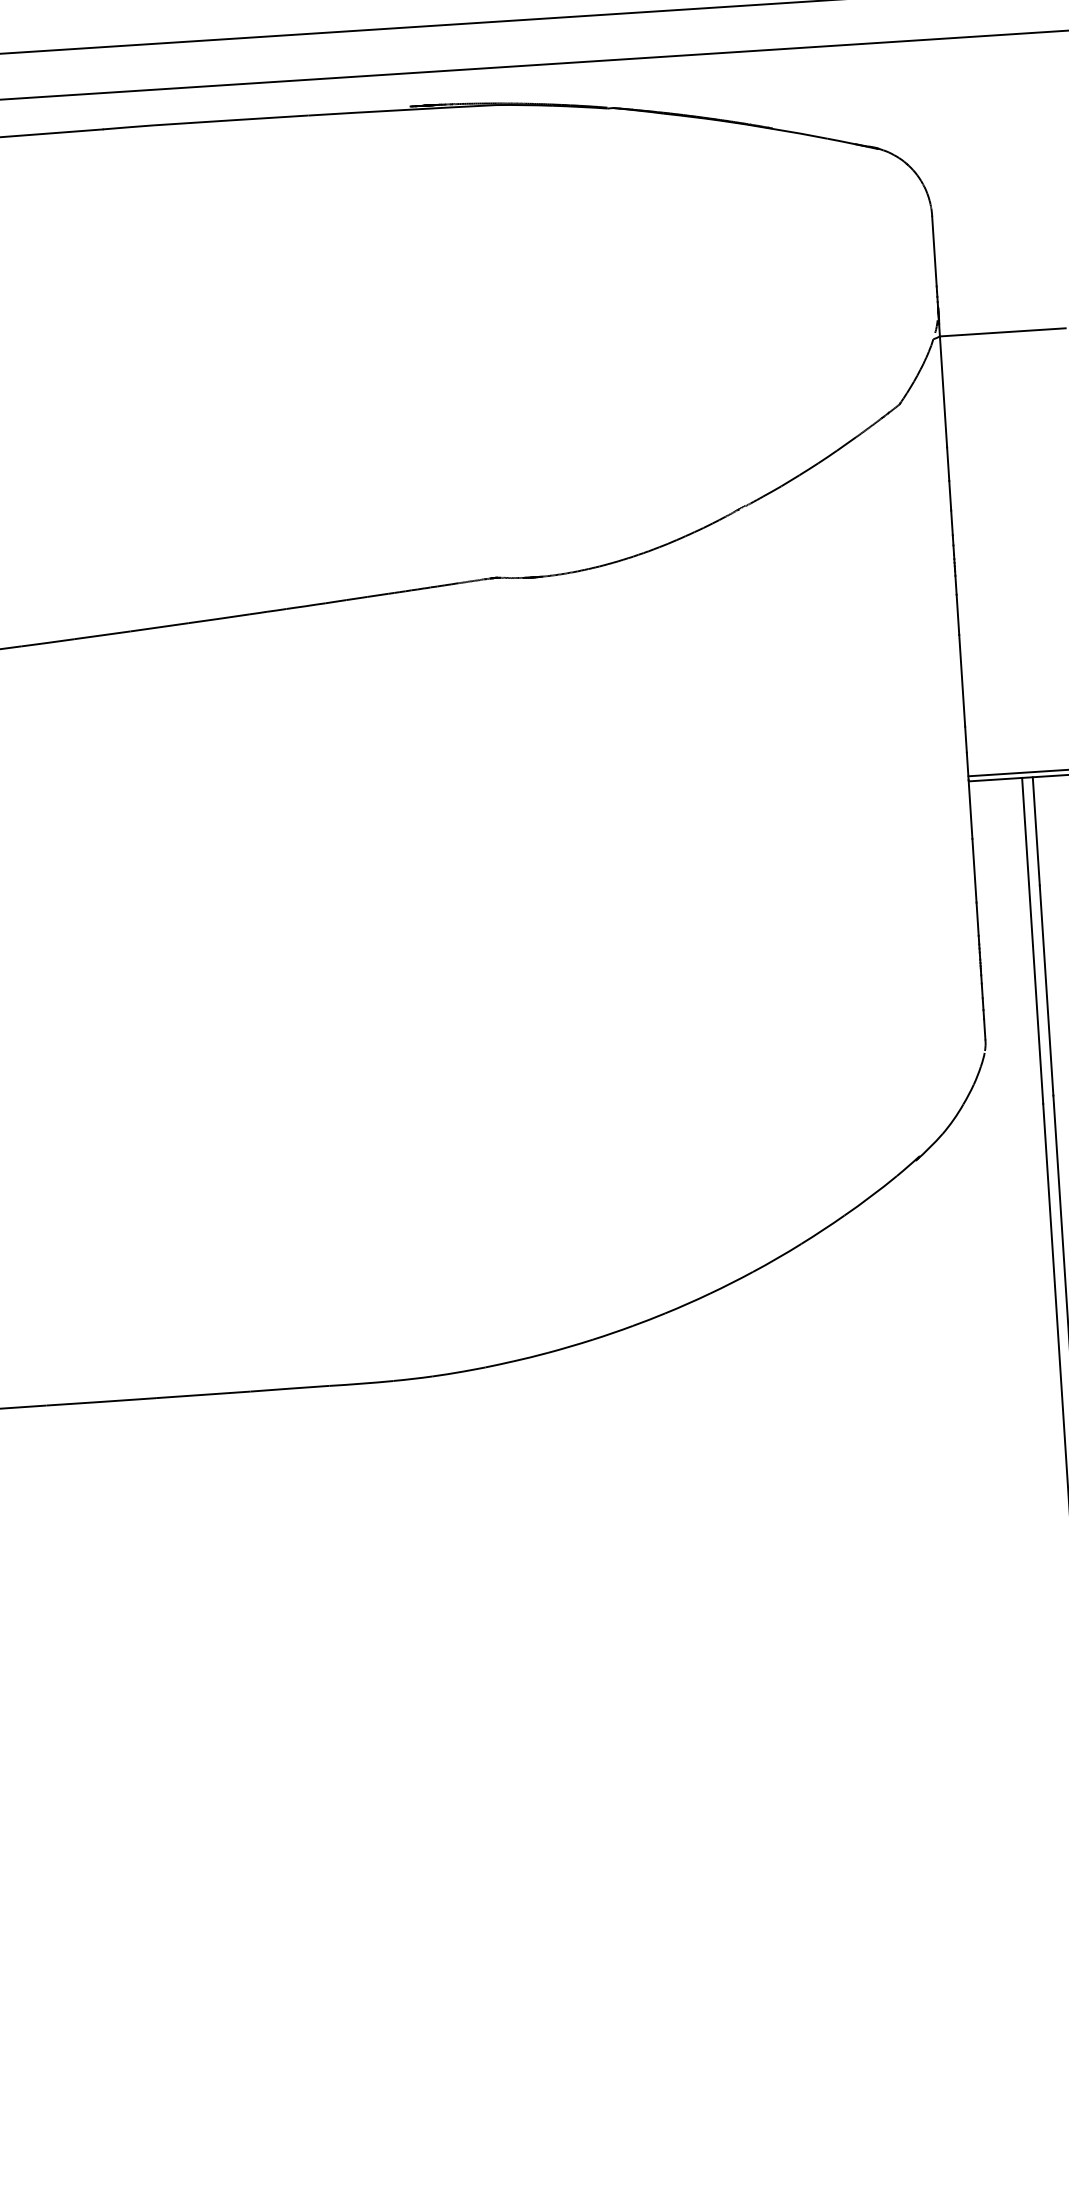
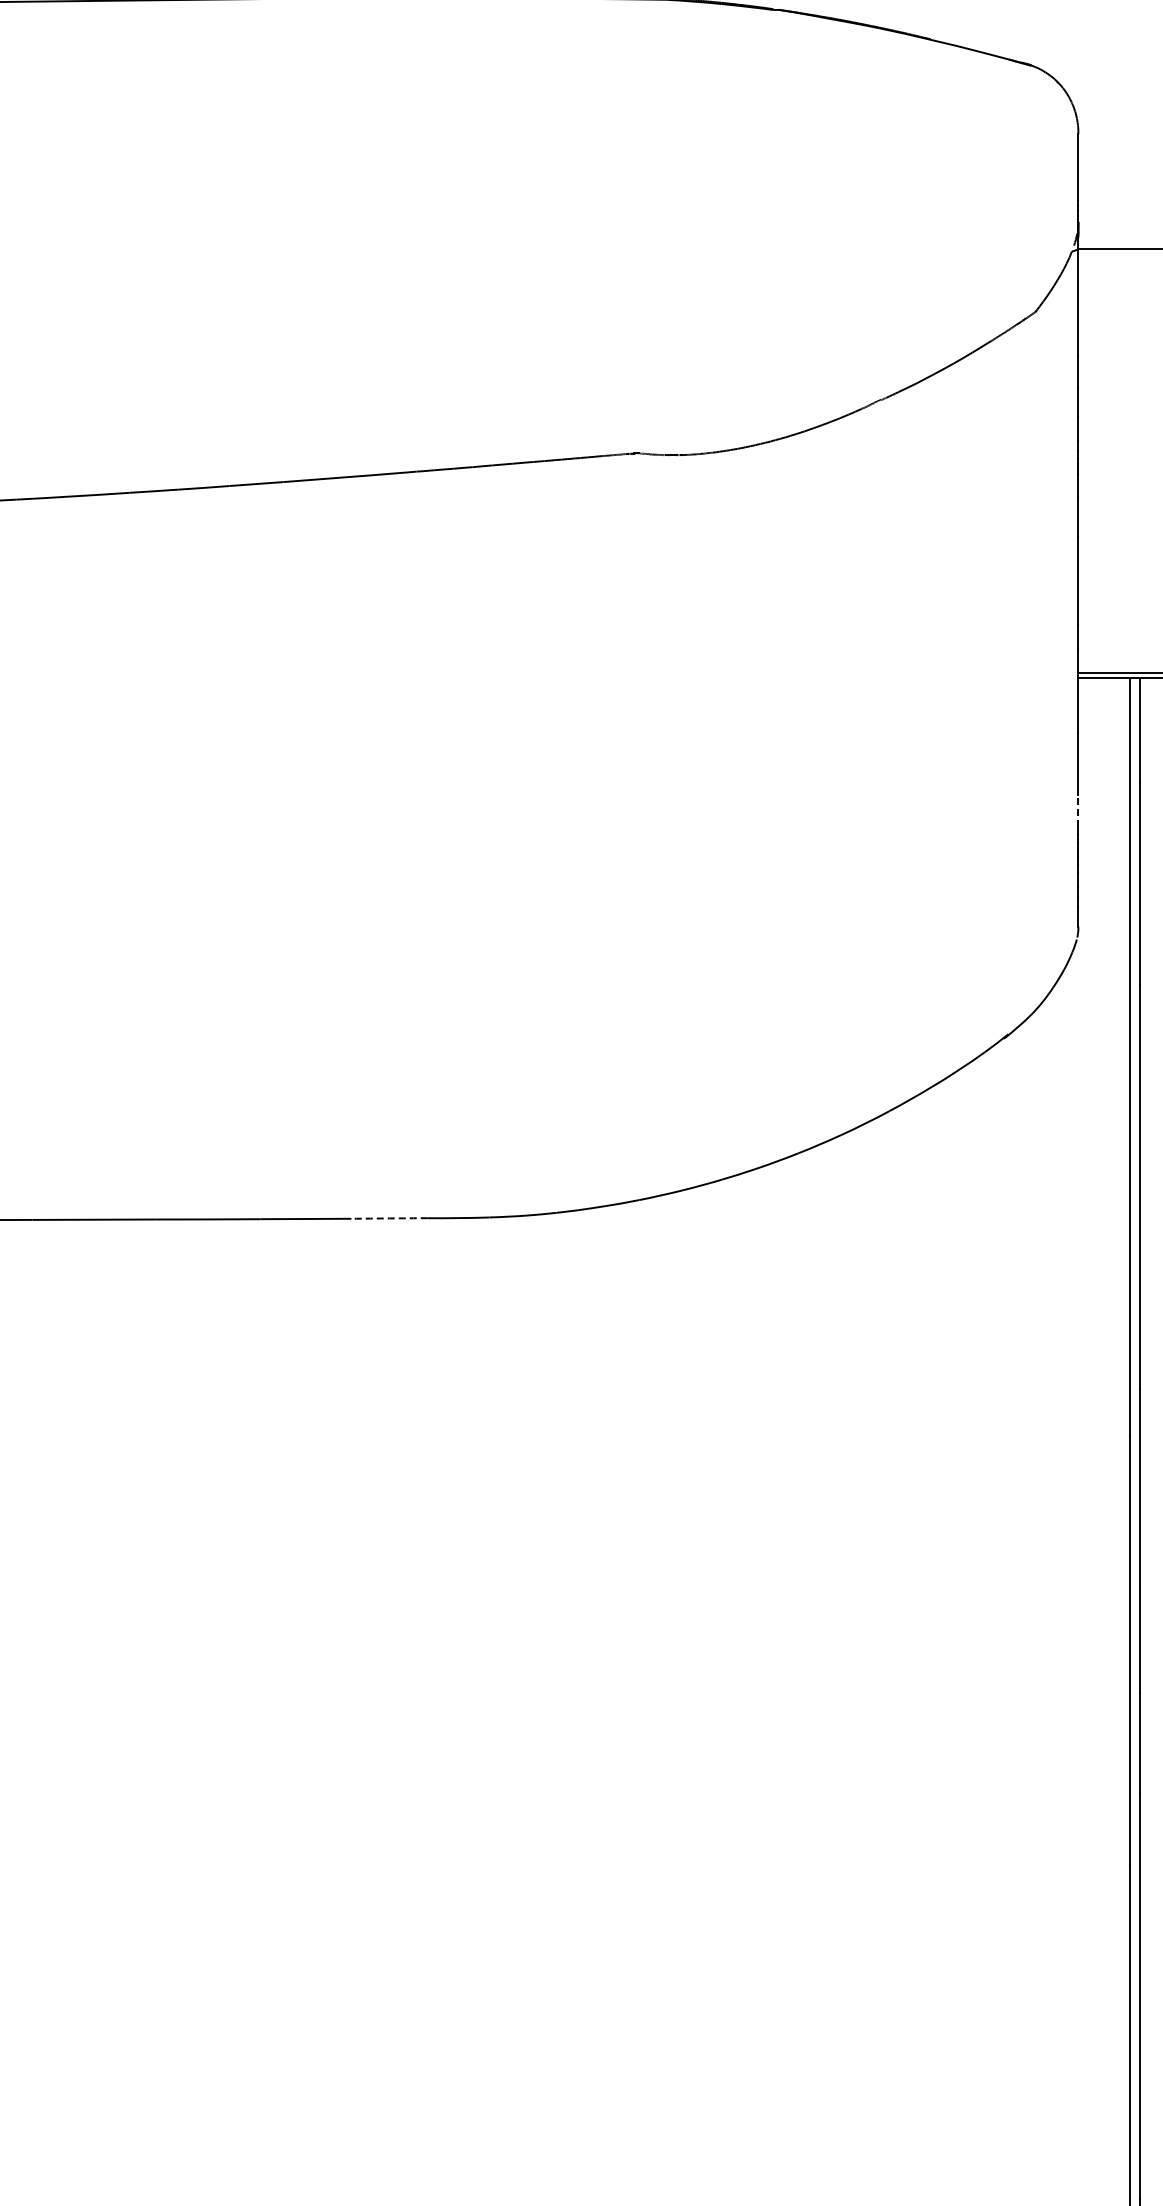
line: (977, 918) -> (1078, 810), solid -> dashed
arc: (289, 1388) -> (389, 1218), solid -> dashed

